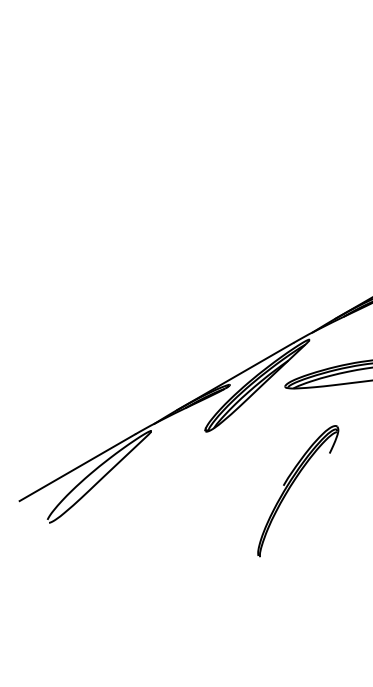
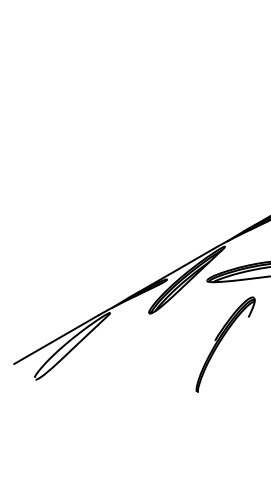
part: (297, 490) -> (225, 344), moved

